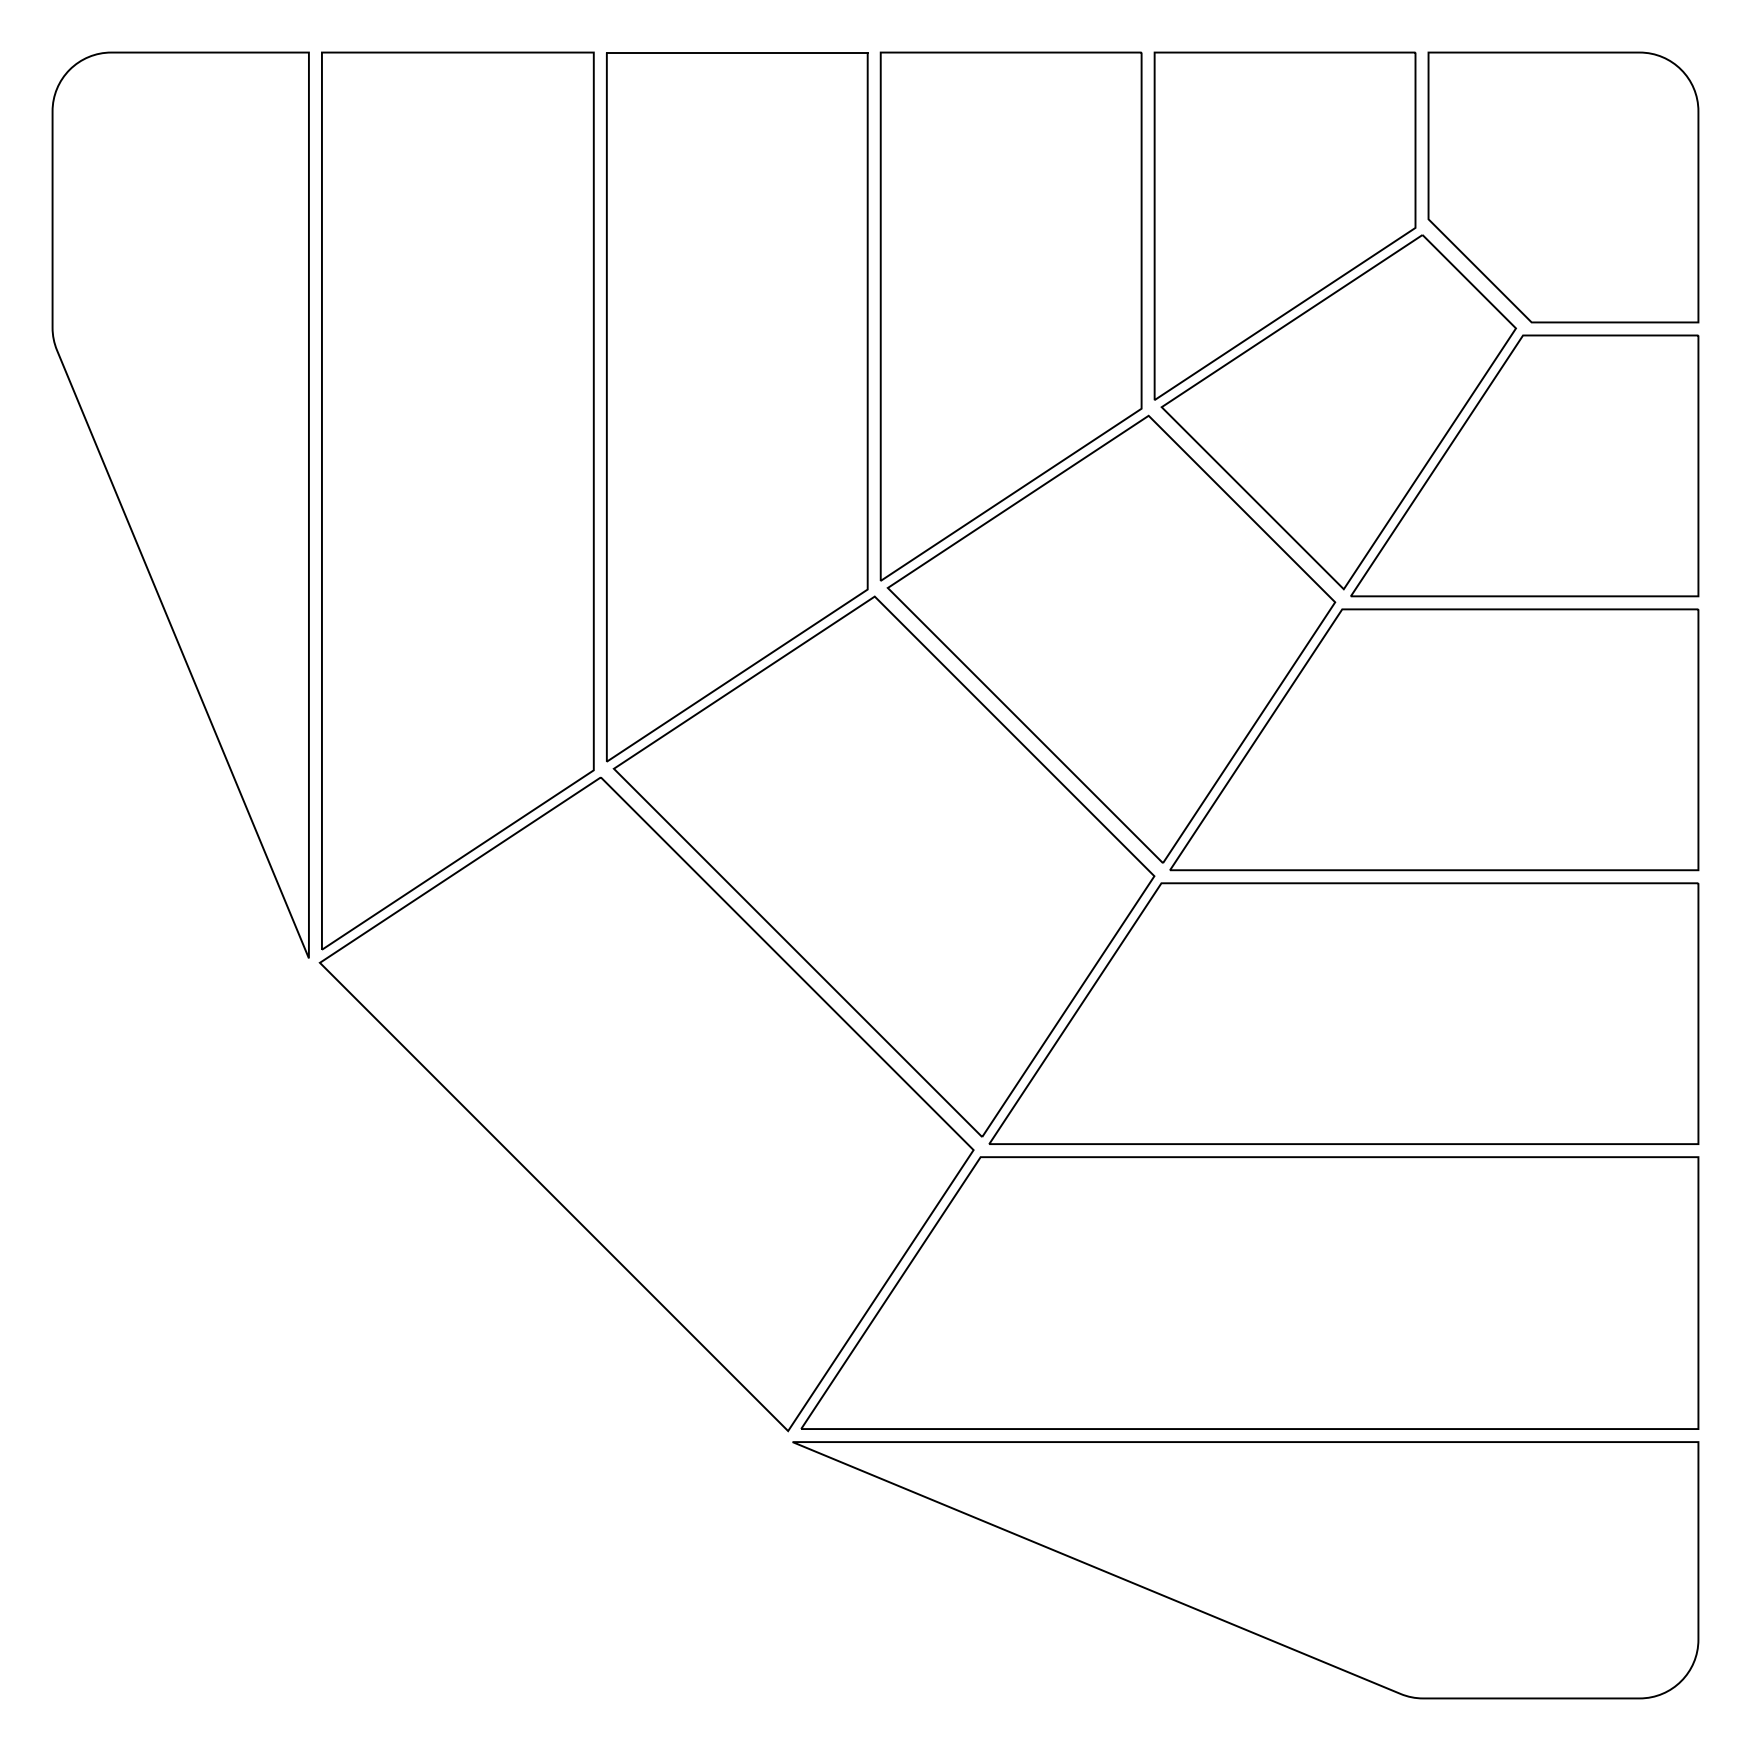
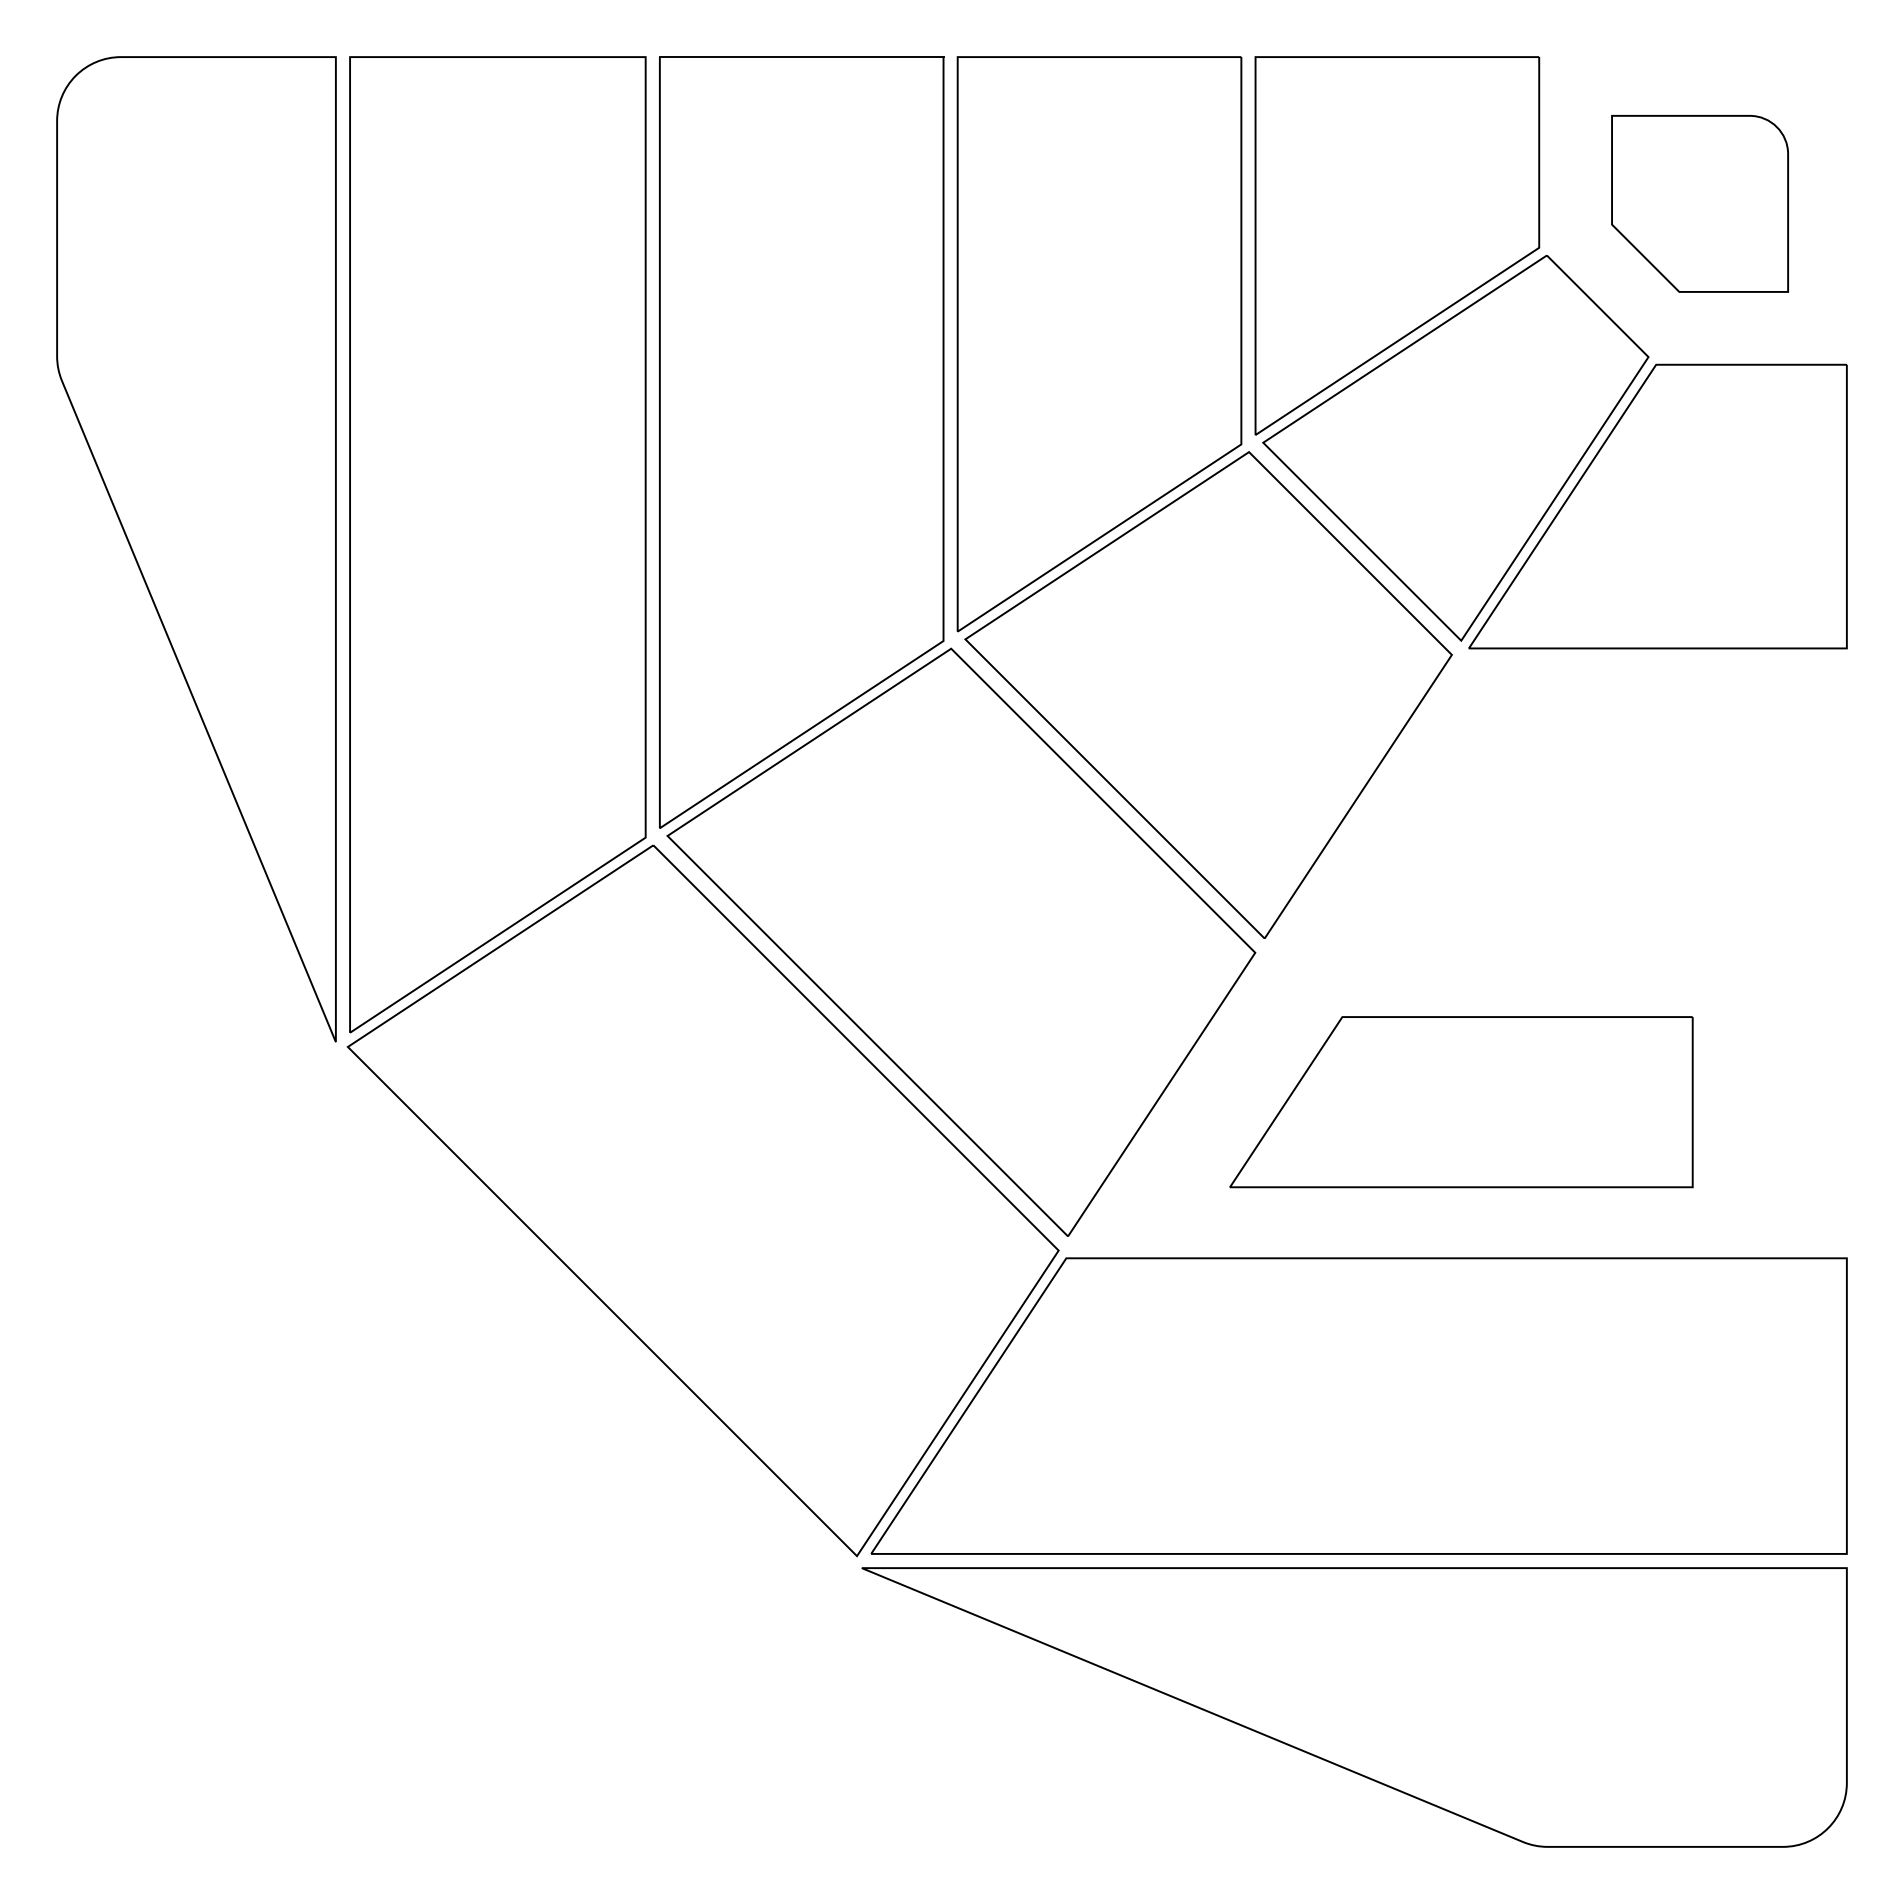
part: (1562, 187) -> (1699, 203), size x0.6
part: (1434, 739) -> (1559, 804), removed
part: (1344, 1012) -> (1461, 1101), size x0.6

